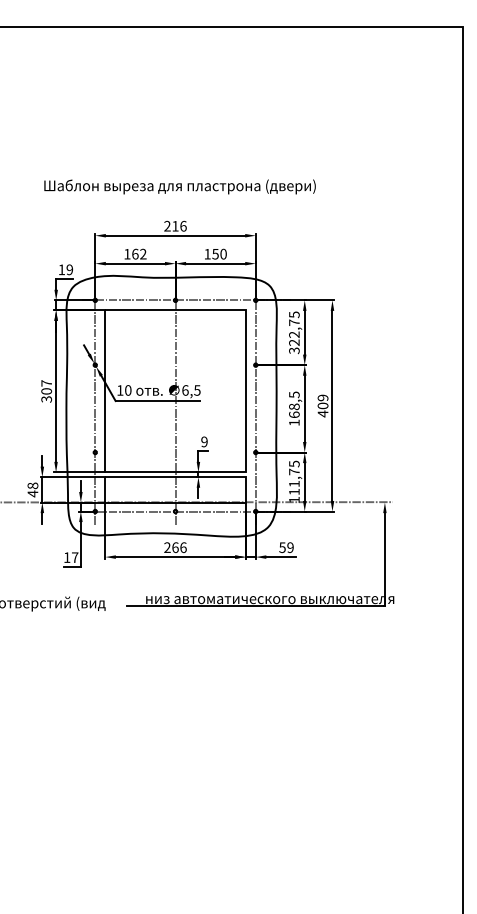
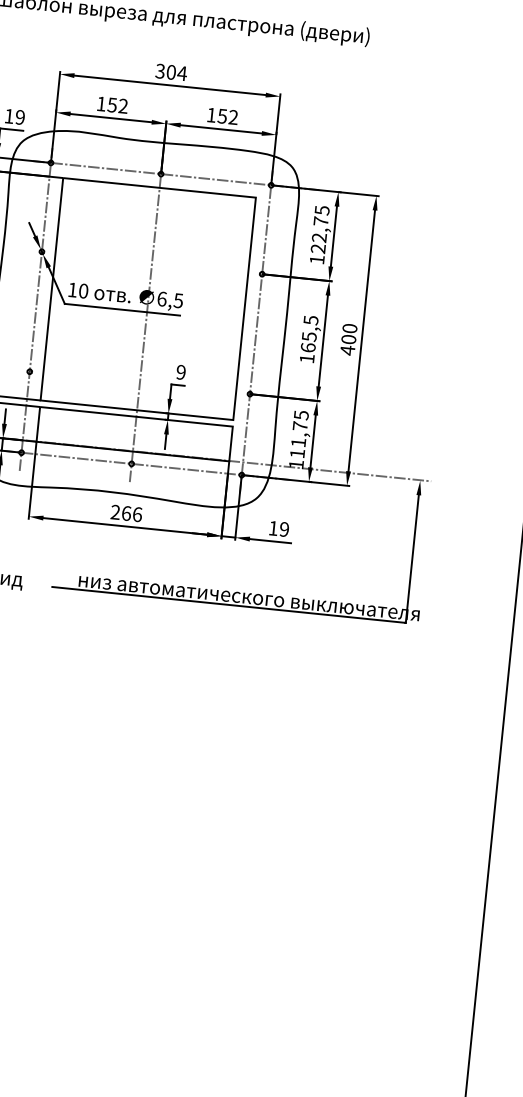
text: (175, 225) -> (171, 71), 216 -> 304
text: (135, 253) -> (112, 104), 162 -> 152
text: (223, 253) -> (233, 116), 150 -> 152
text: (294, 350) -> (317, 259), 322,75 -> 122,75
text: (323, 397) -> (350, 328), 409 -> 400
text: (294, 406) -> (309, 336), 168,5 -> 165,5
text: (282, 547) -> (273, 528), 59 -> 19

